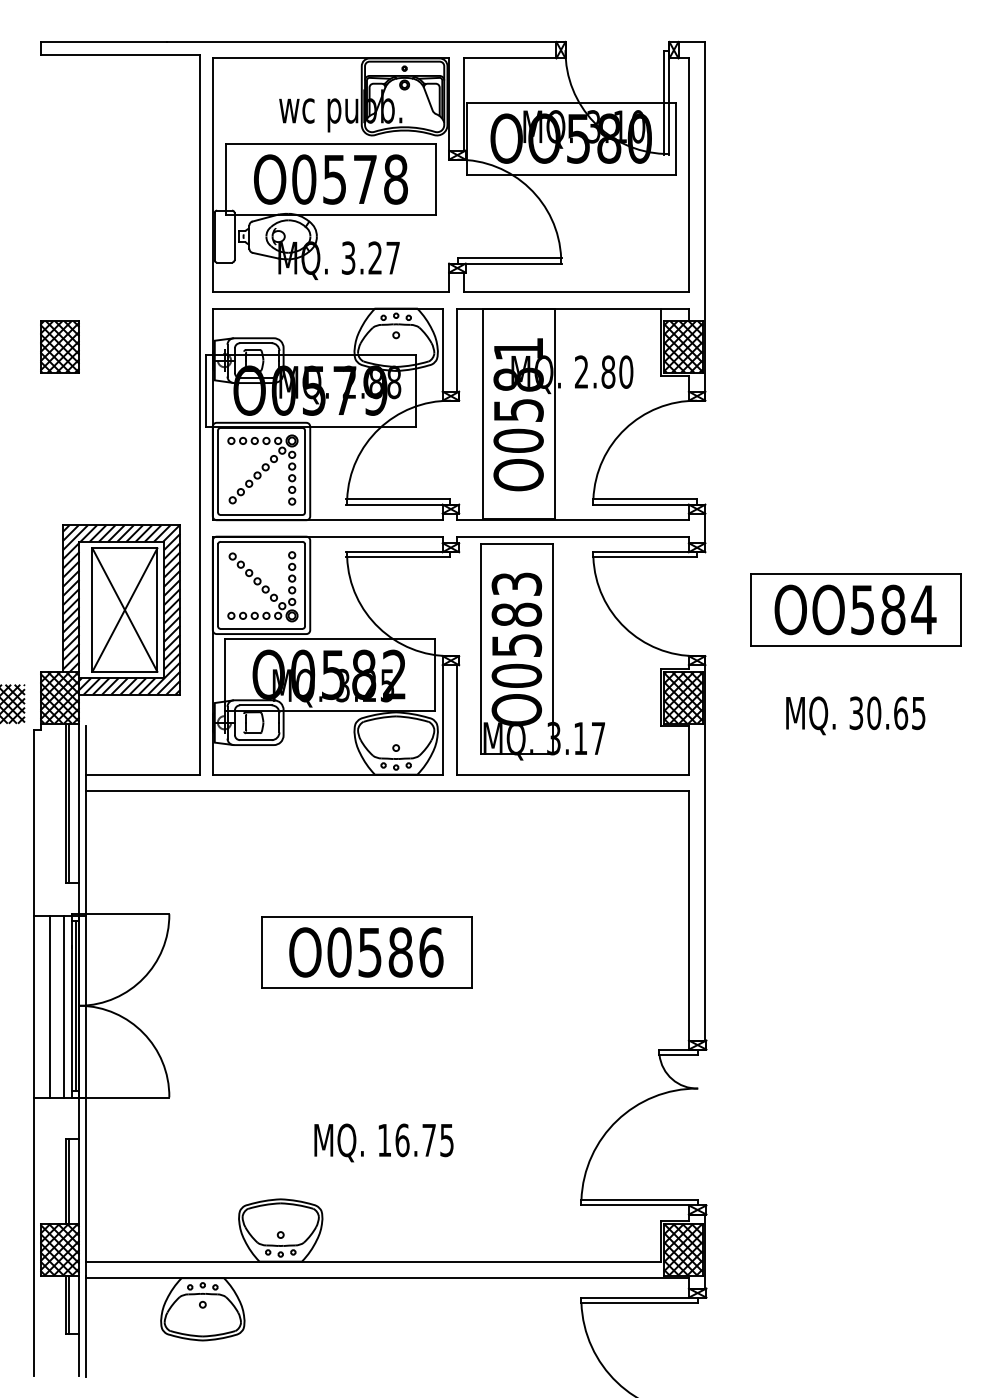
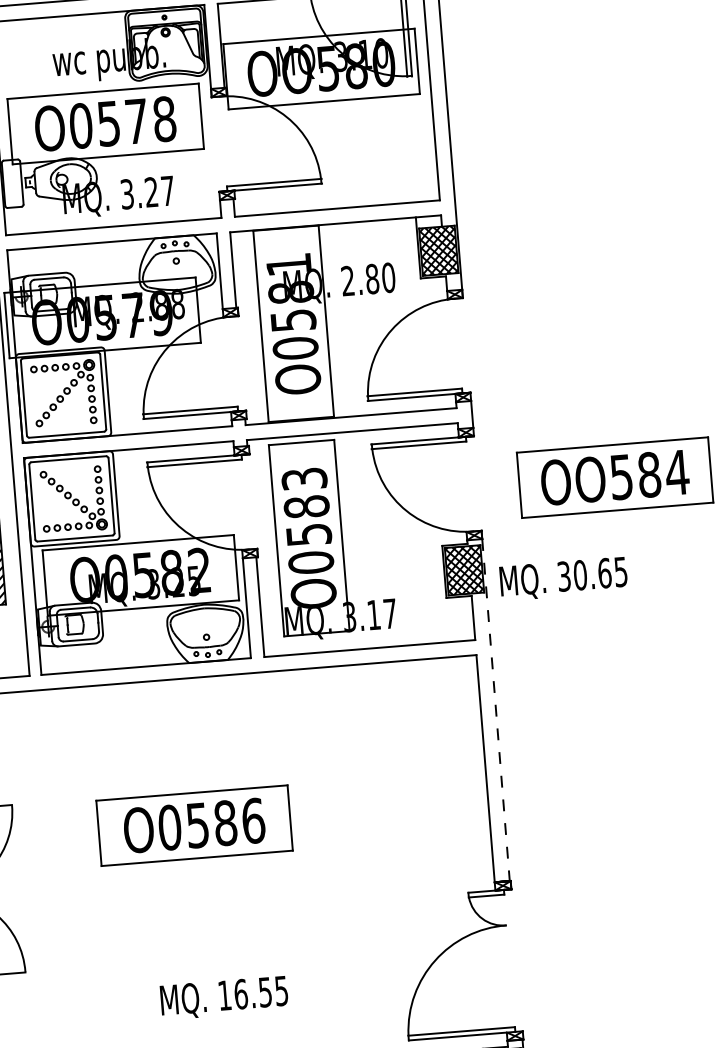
text: (855, 715) -> (563, 578), moved
line: (705, 852) -> (496, 709), solid -> dashed
text: (428, 1140) -> (264, 992), 16.75 -> 16.55

